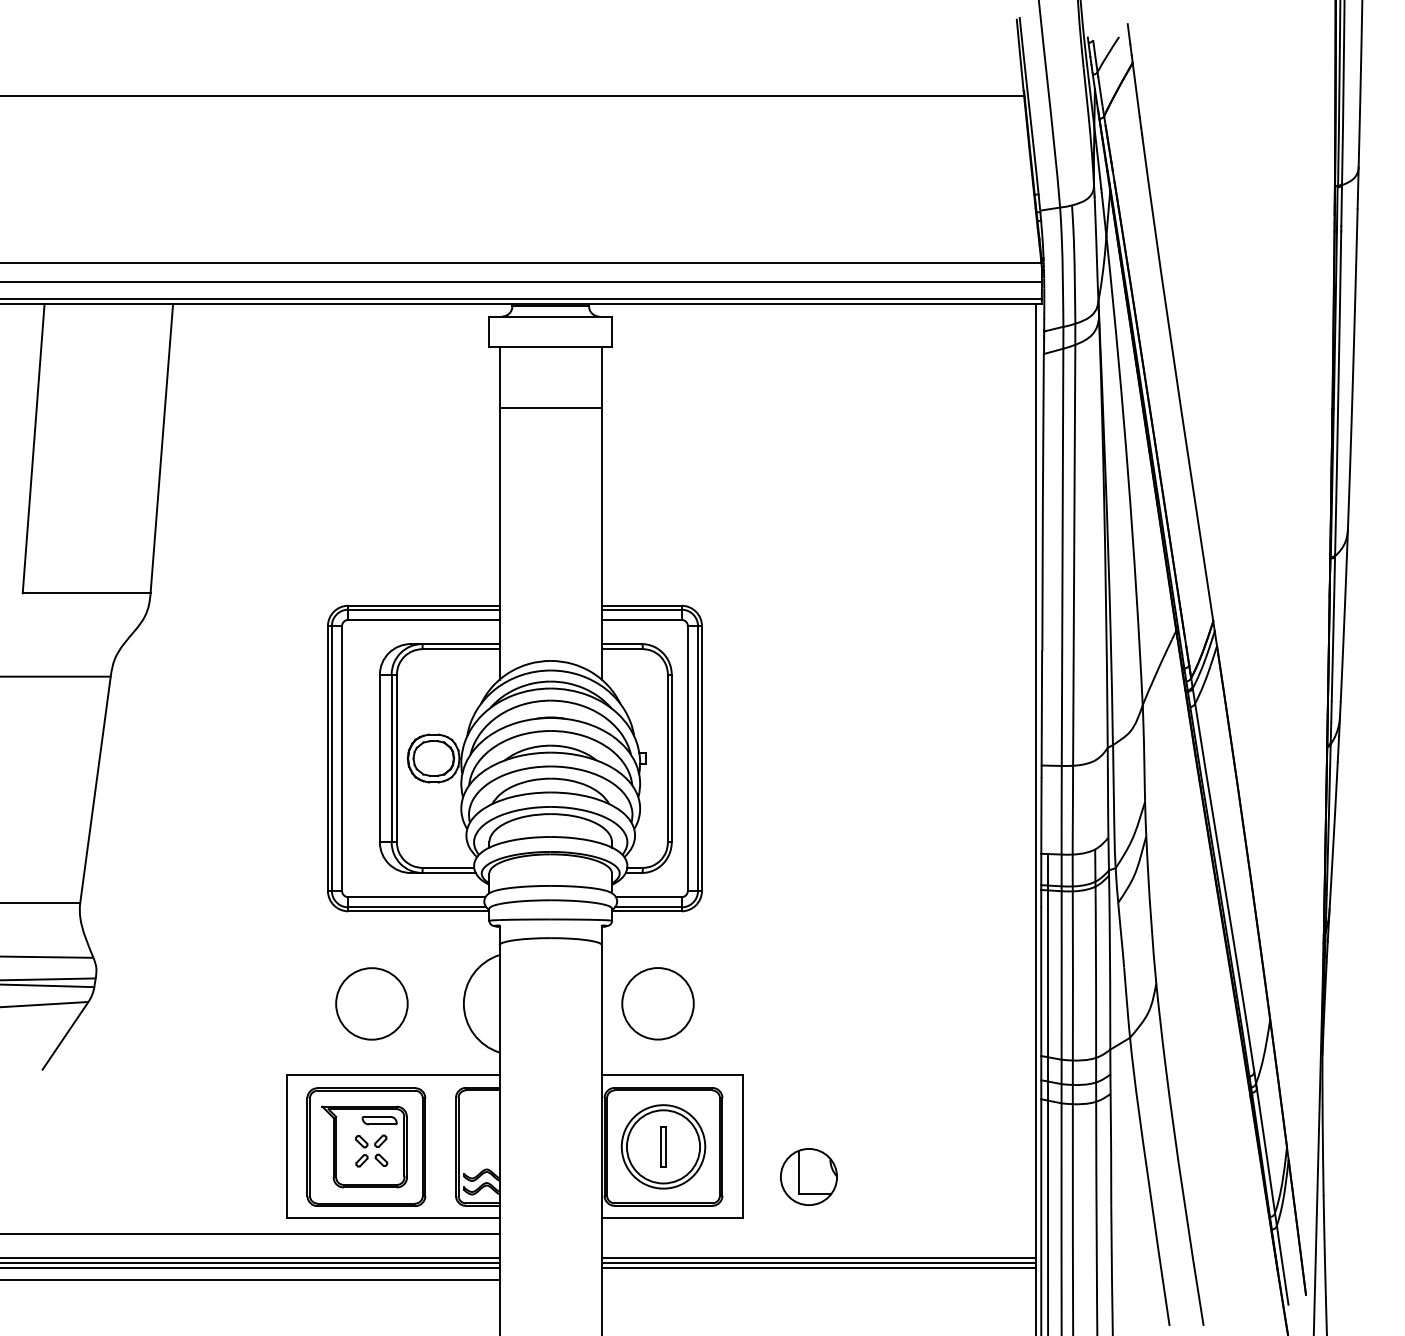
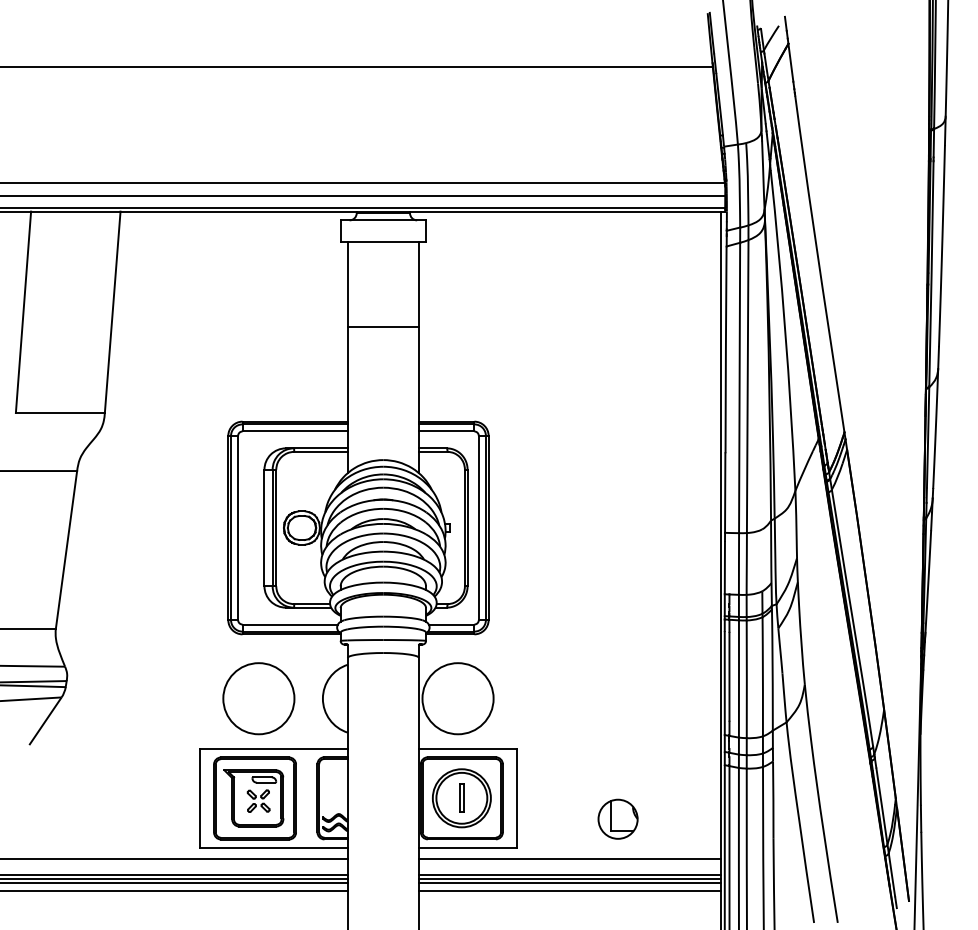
line: (549, 408) -> (382, 327), moved
circle: (371, 1003) -> (258, 698), size x1.43
circle: (657, 1003) -> (457, 698), size x1.43
part: (808, 1175) -> (617, 818), moved
line: (818, 1233) -> (569, 858), added
line: (818, 1279) -> (569, 890), added

